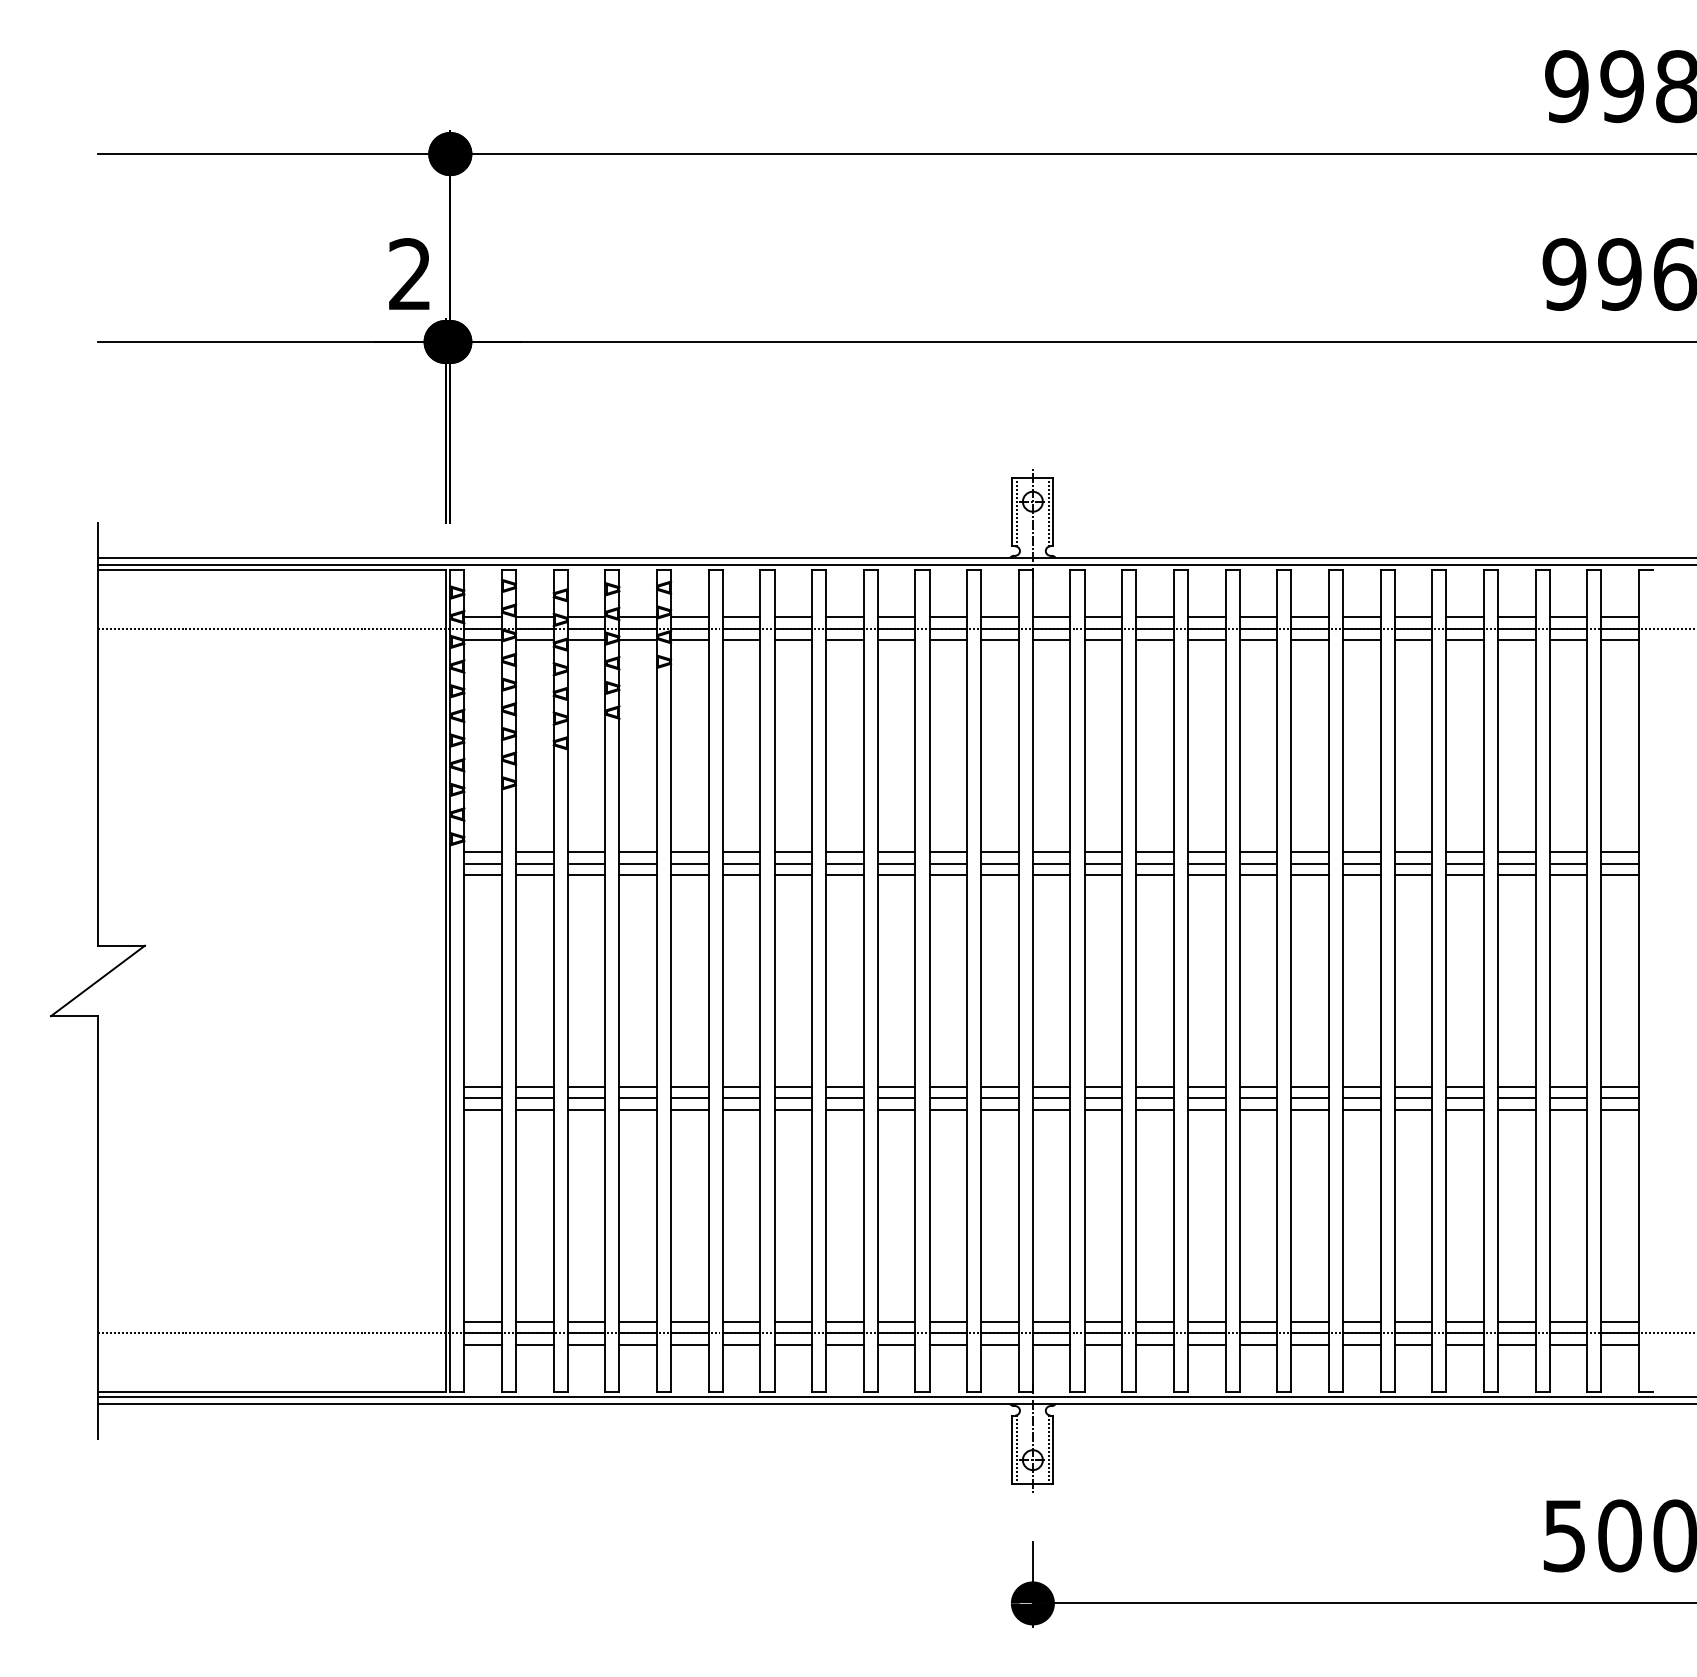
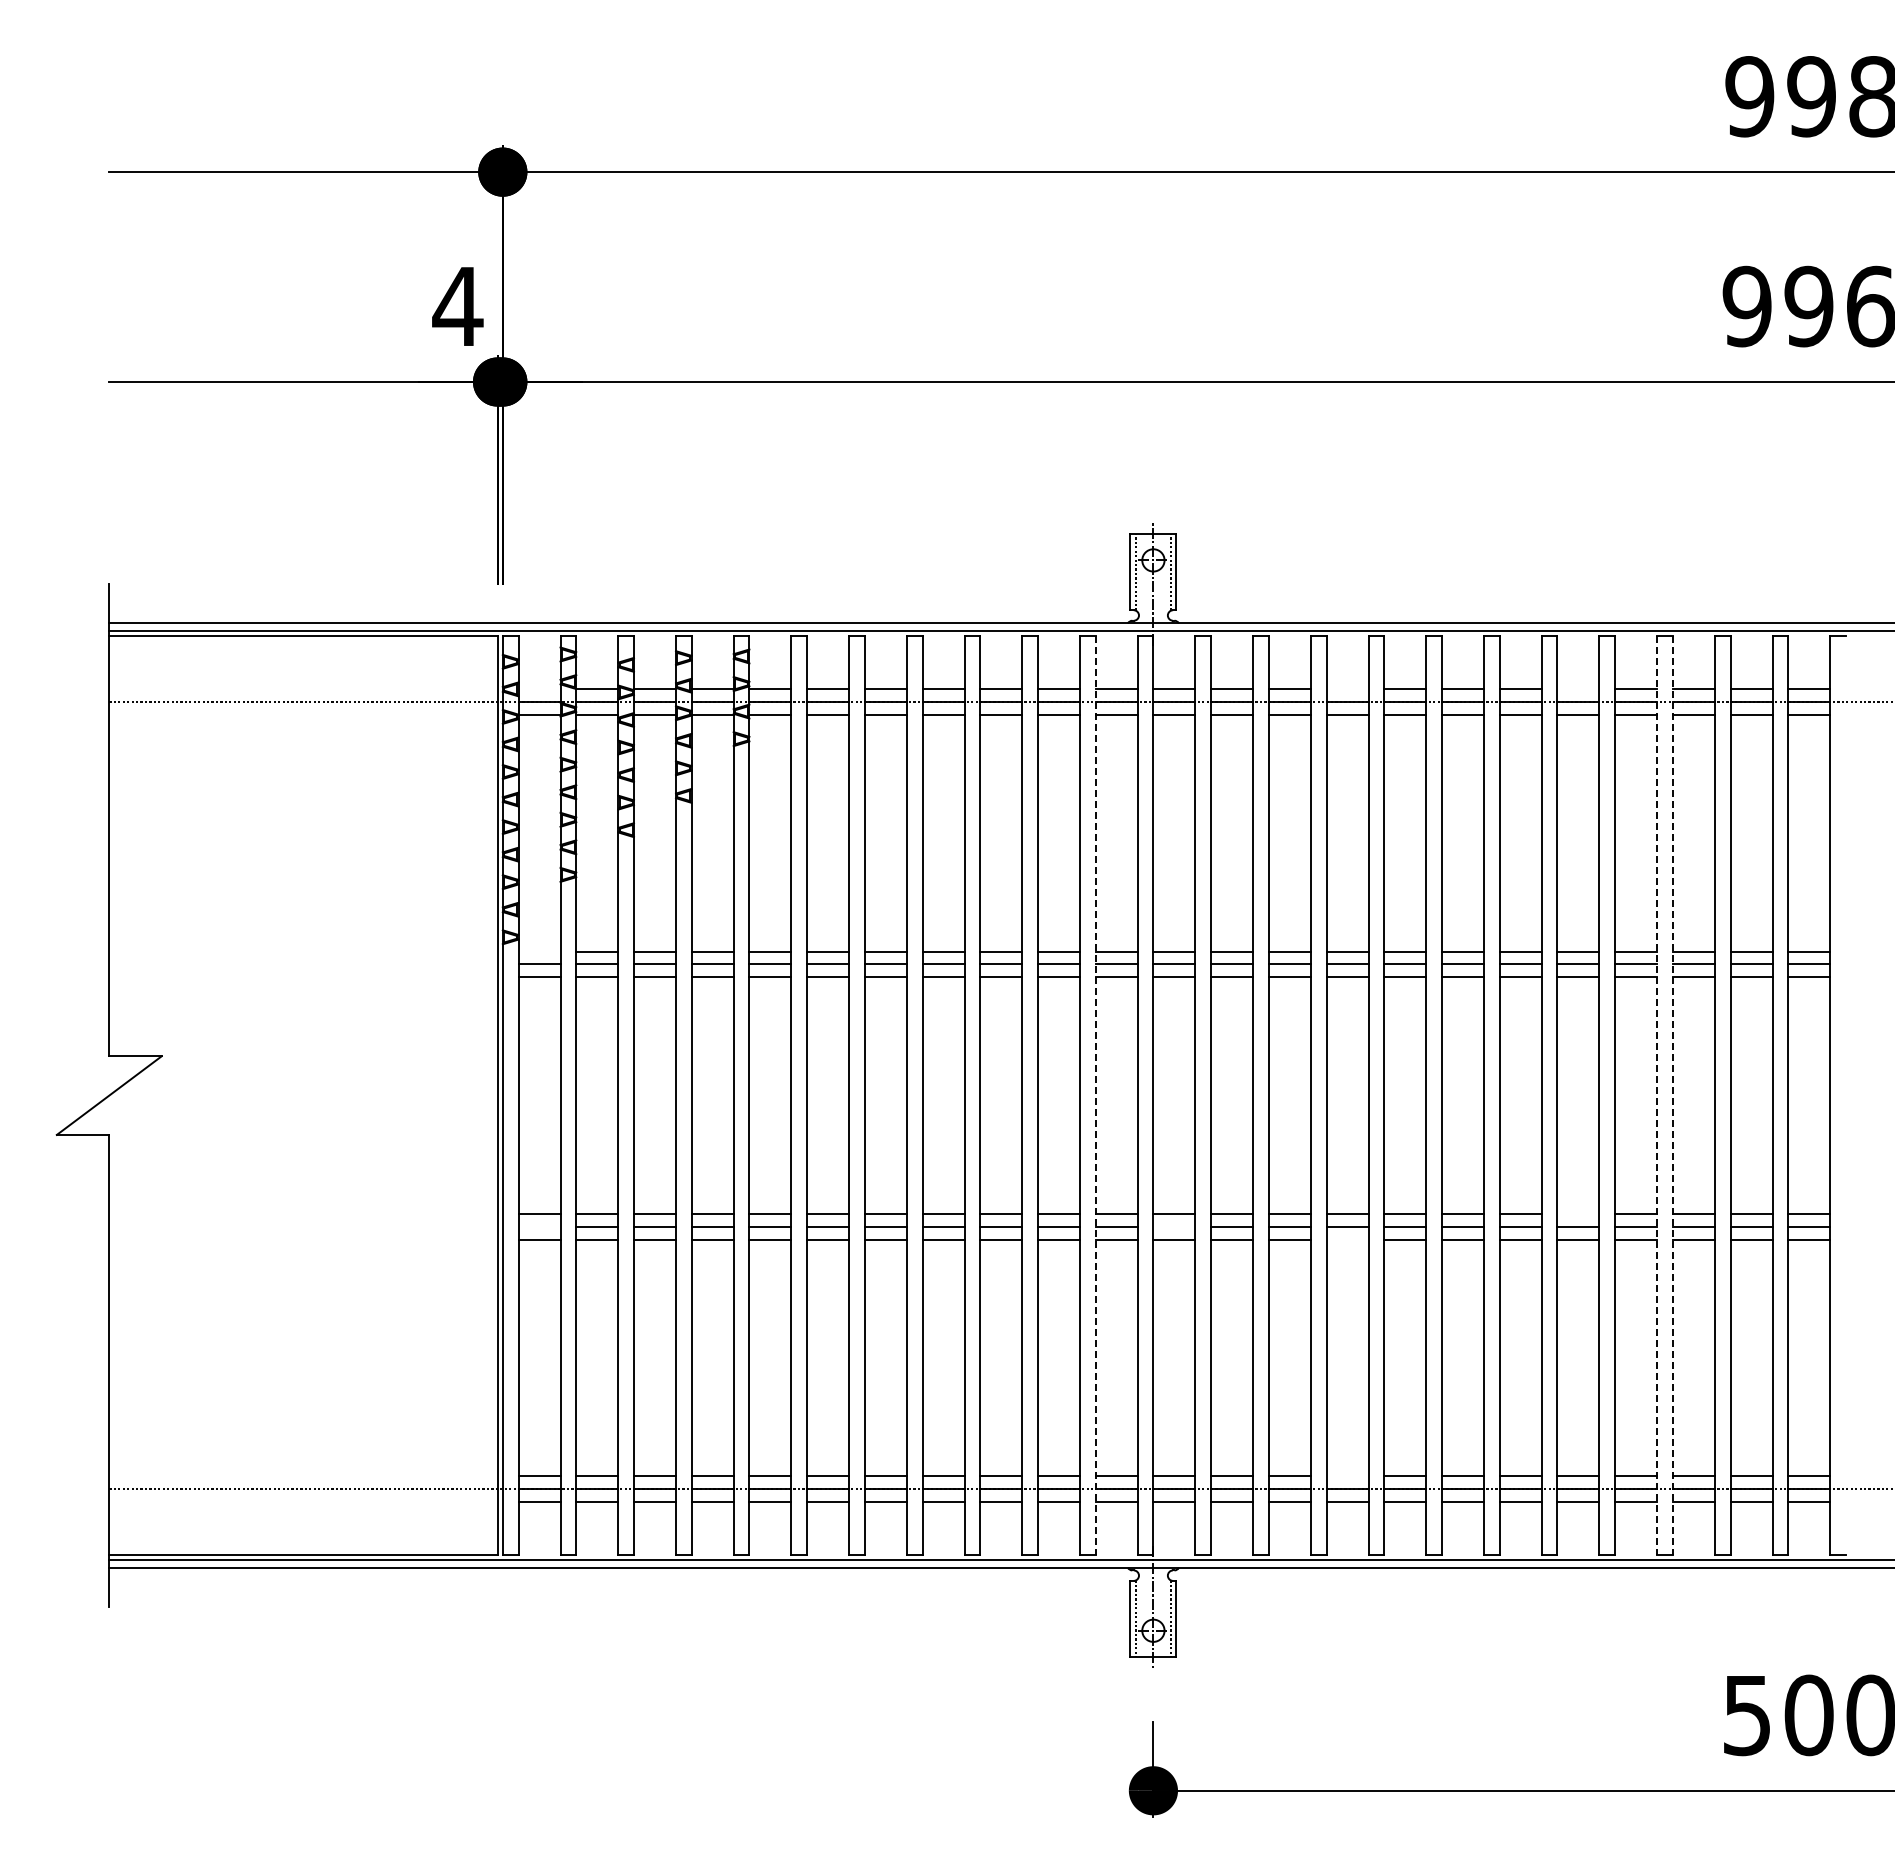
text: (409, 273) -> (457, 305), 2 -> 4
line: (483, 617) -> (539, 689), removed
line: (1206, 617) -> (1347, 689), removed
line: (1413, 617) -> (1578, 689), removed
line: (483, 851) -> (539, 951), removed
line: (981, 981) -> (1095, 1096), solid -> dashed
line: (1484, 981) -> (1657, 1096), solid -> dashed
line: (1497, 981) -> (1672, 1096), solid -> dashed
line: (1413, 1086) -> (1578, 1213), removed
line: (483, 1098) -> (539, 1226), removed
line: (1051, 1098) -> (1174, 1226), removed
line: (1206, 1109) -> (1347, 1239), removed
line: (1206, 1322) -> (1347, 1476), removed

